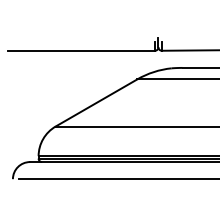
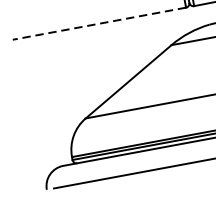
line: (81, 50) -> (99, 23), solid -> dashed

